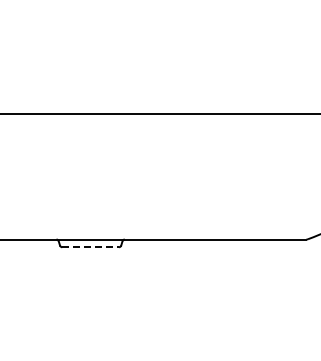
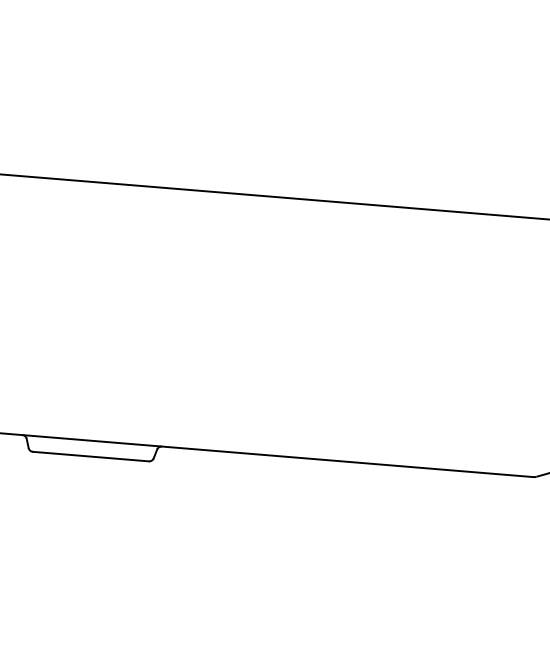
line: (91, 247) -> (92, 457), dashed -> solid

